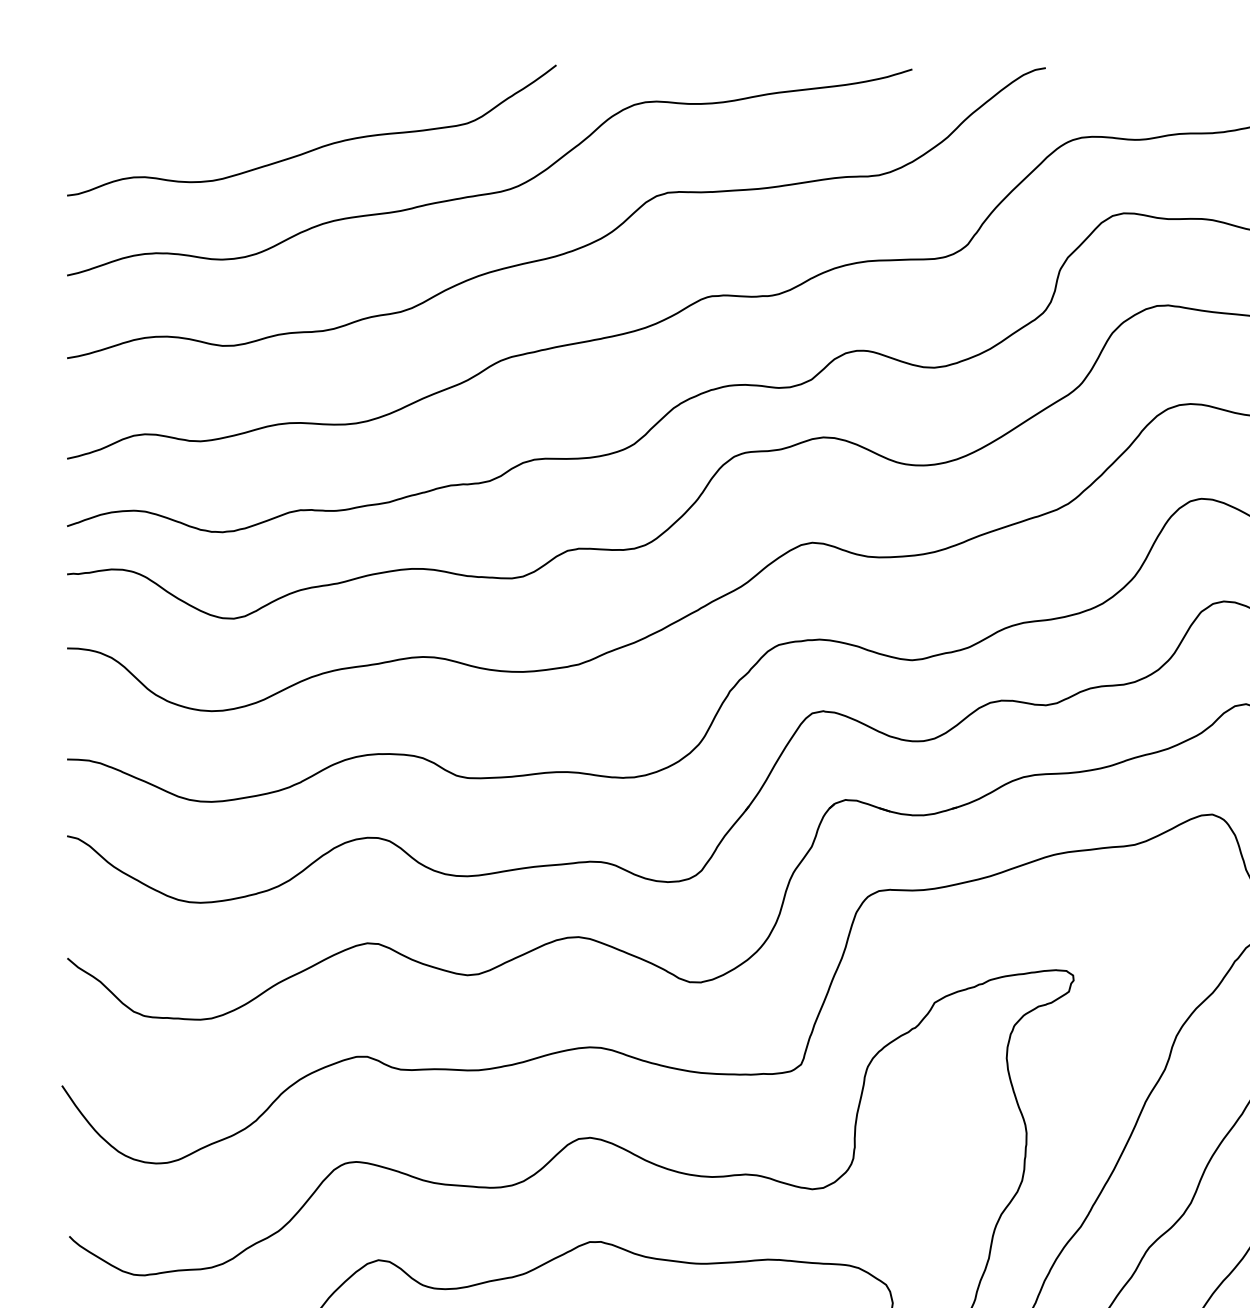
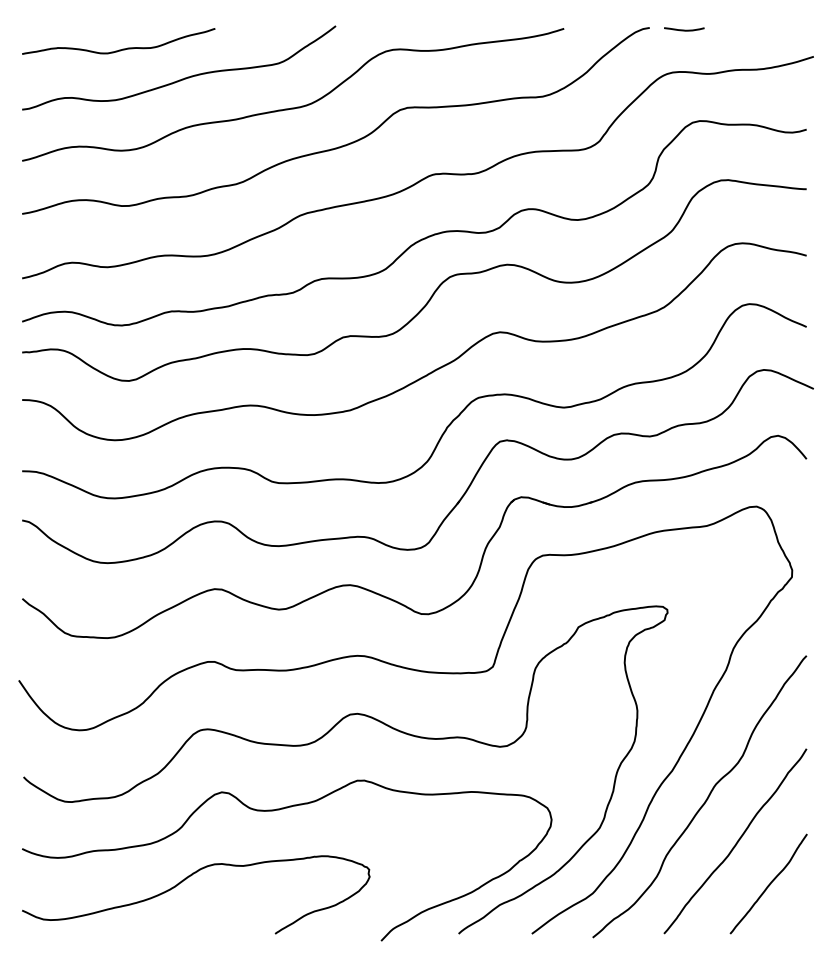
curve: (1100, 70) -> (684, 29), added
curve: (223, 100) -> (122, 48), added

